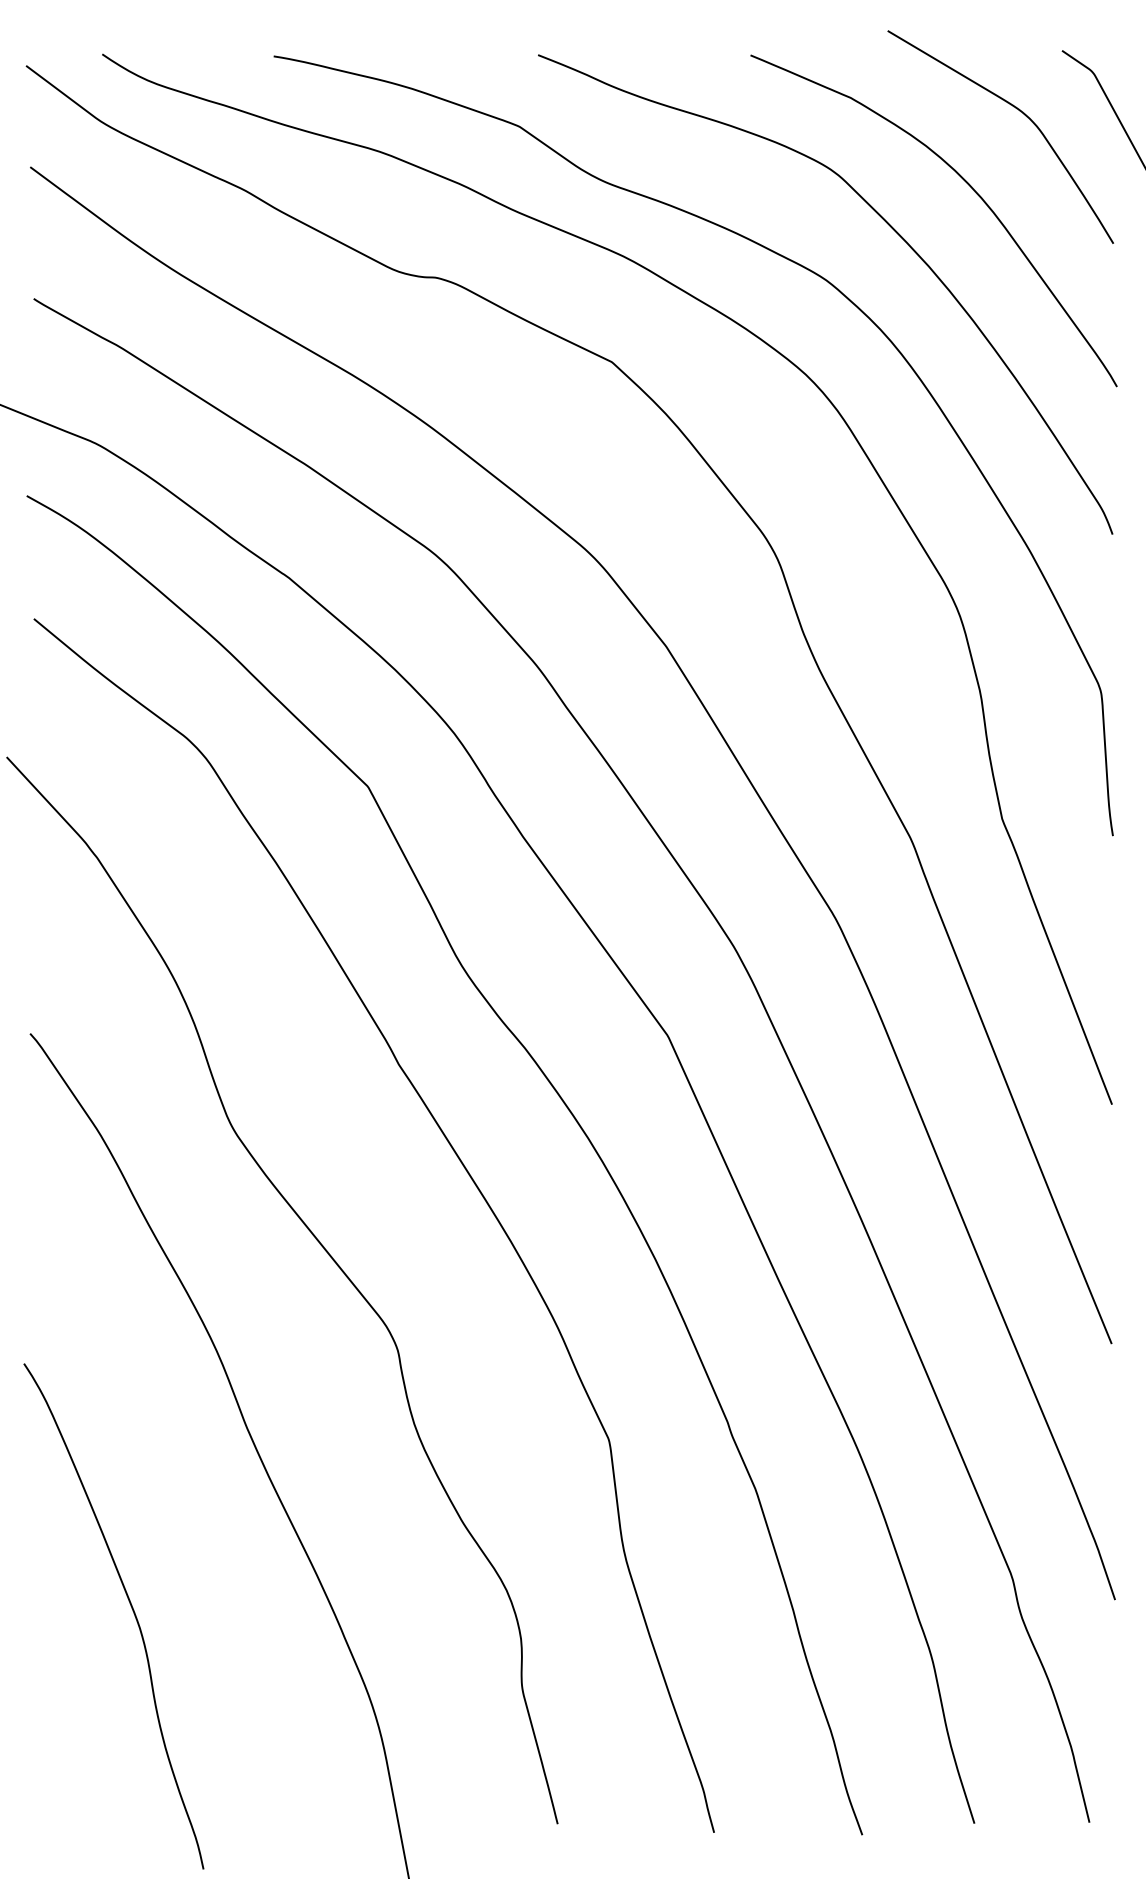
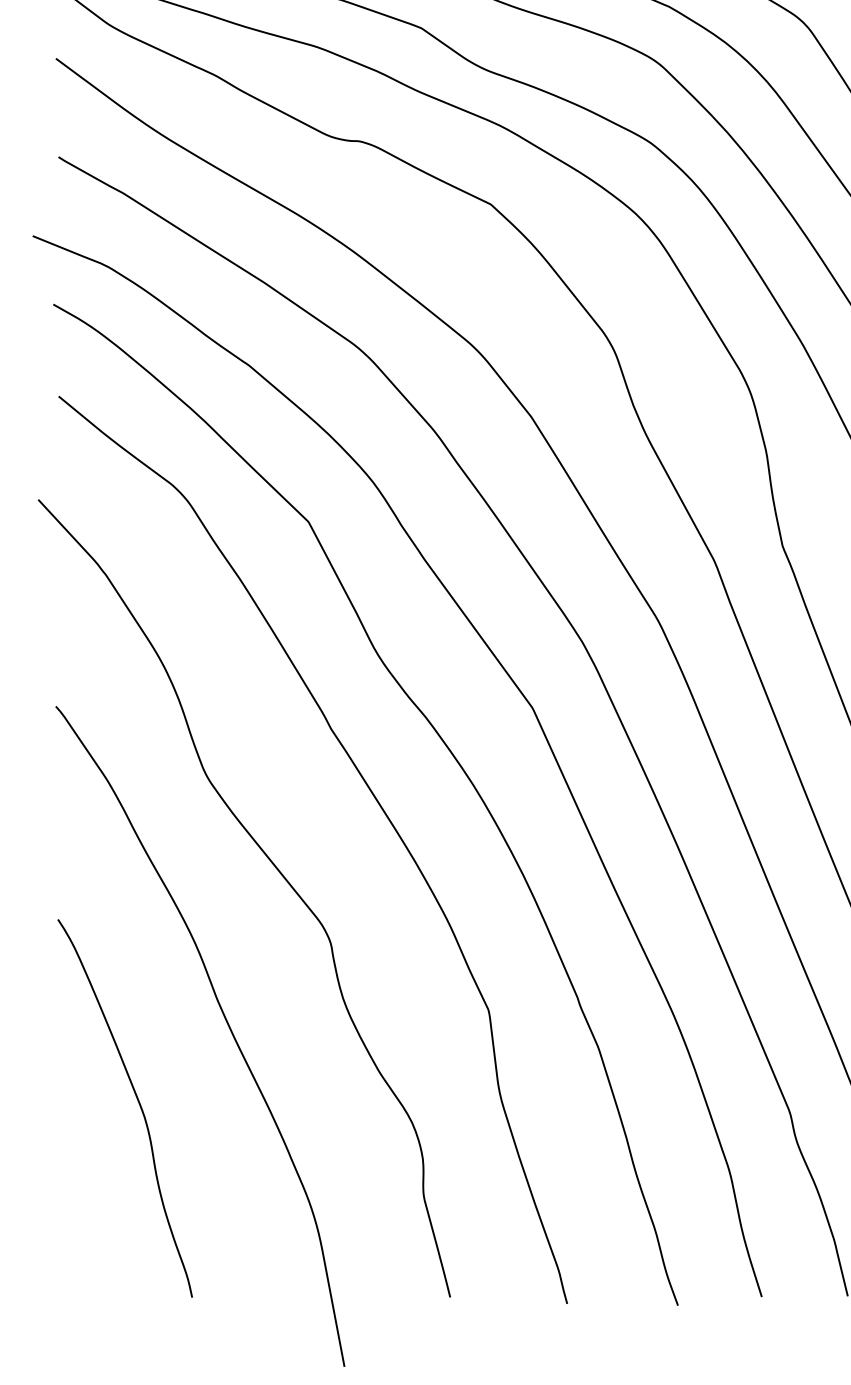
curve: (132, 1611) -> (139, 1104), moved

